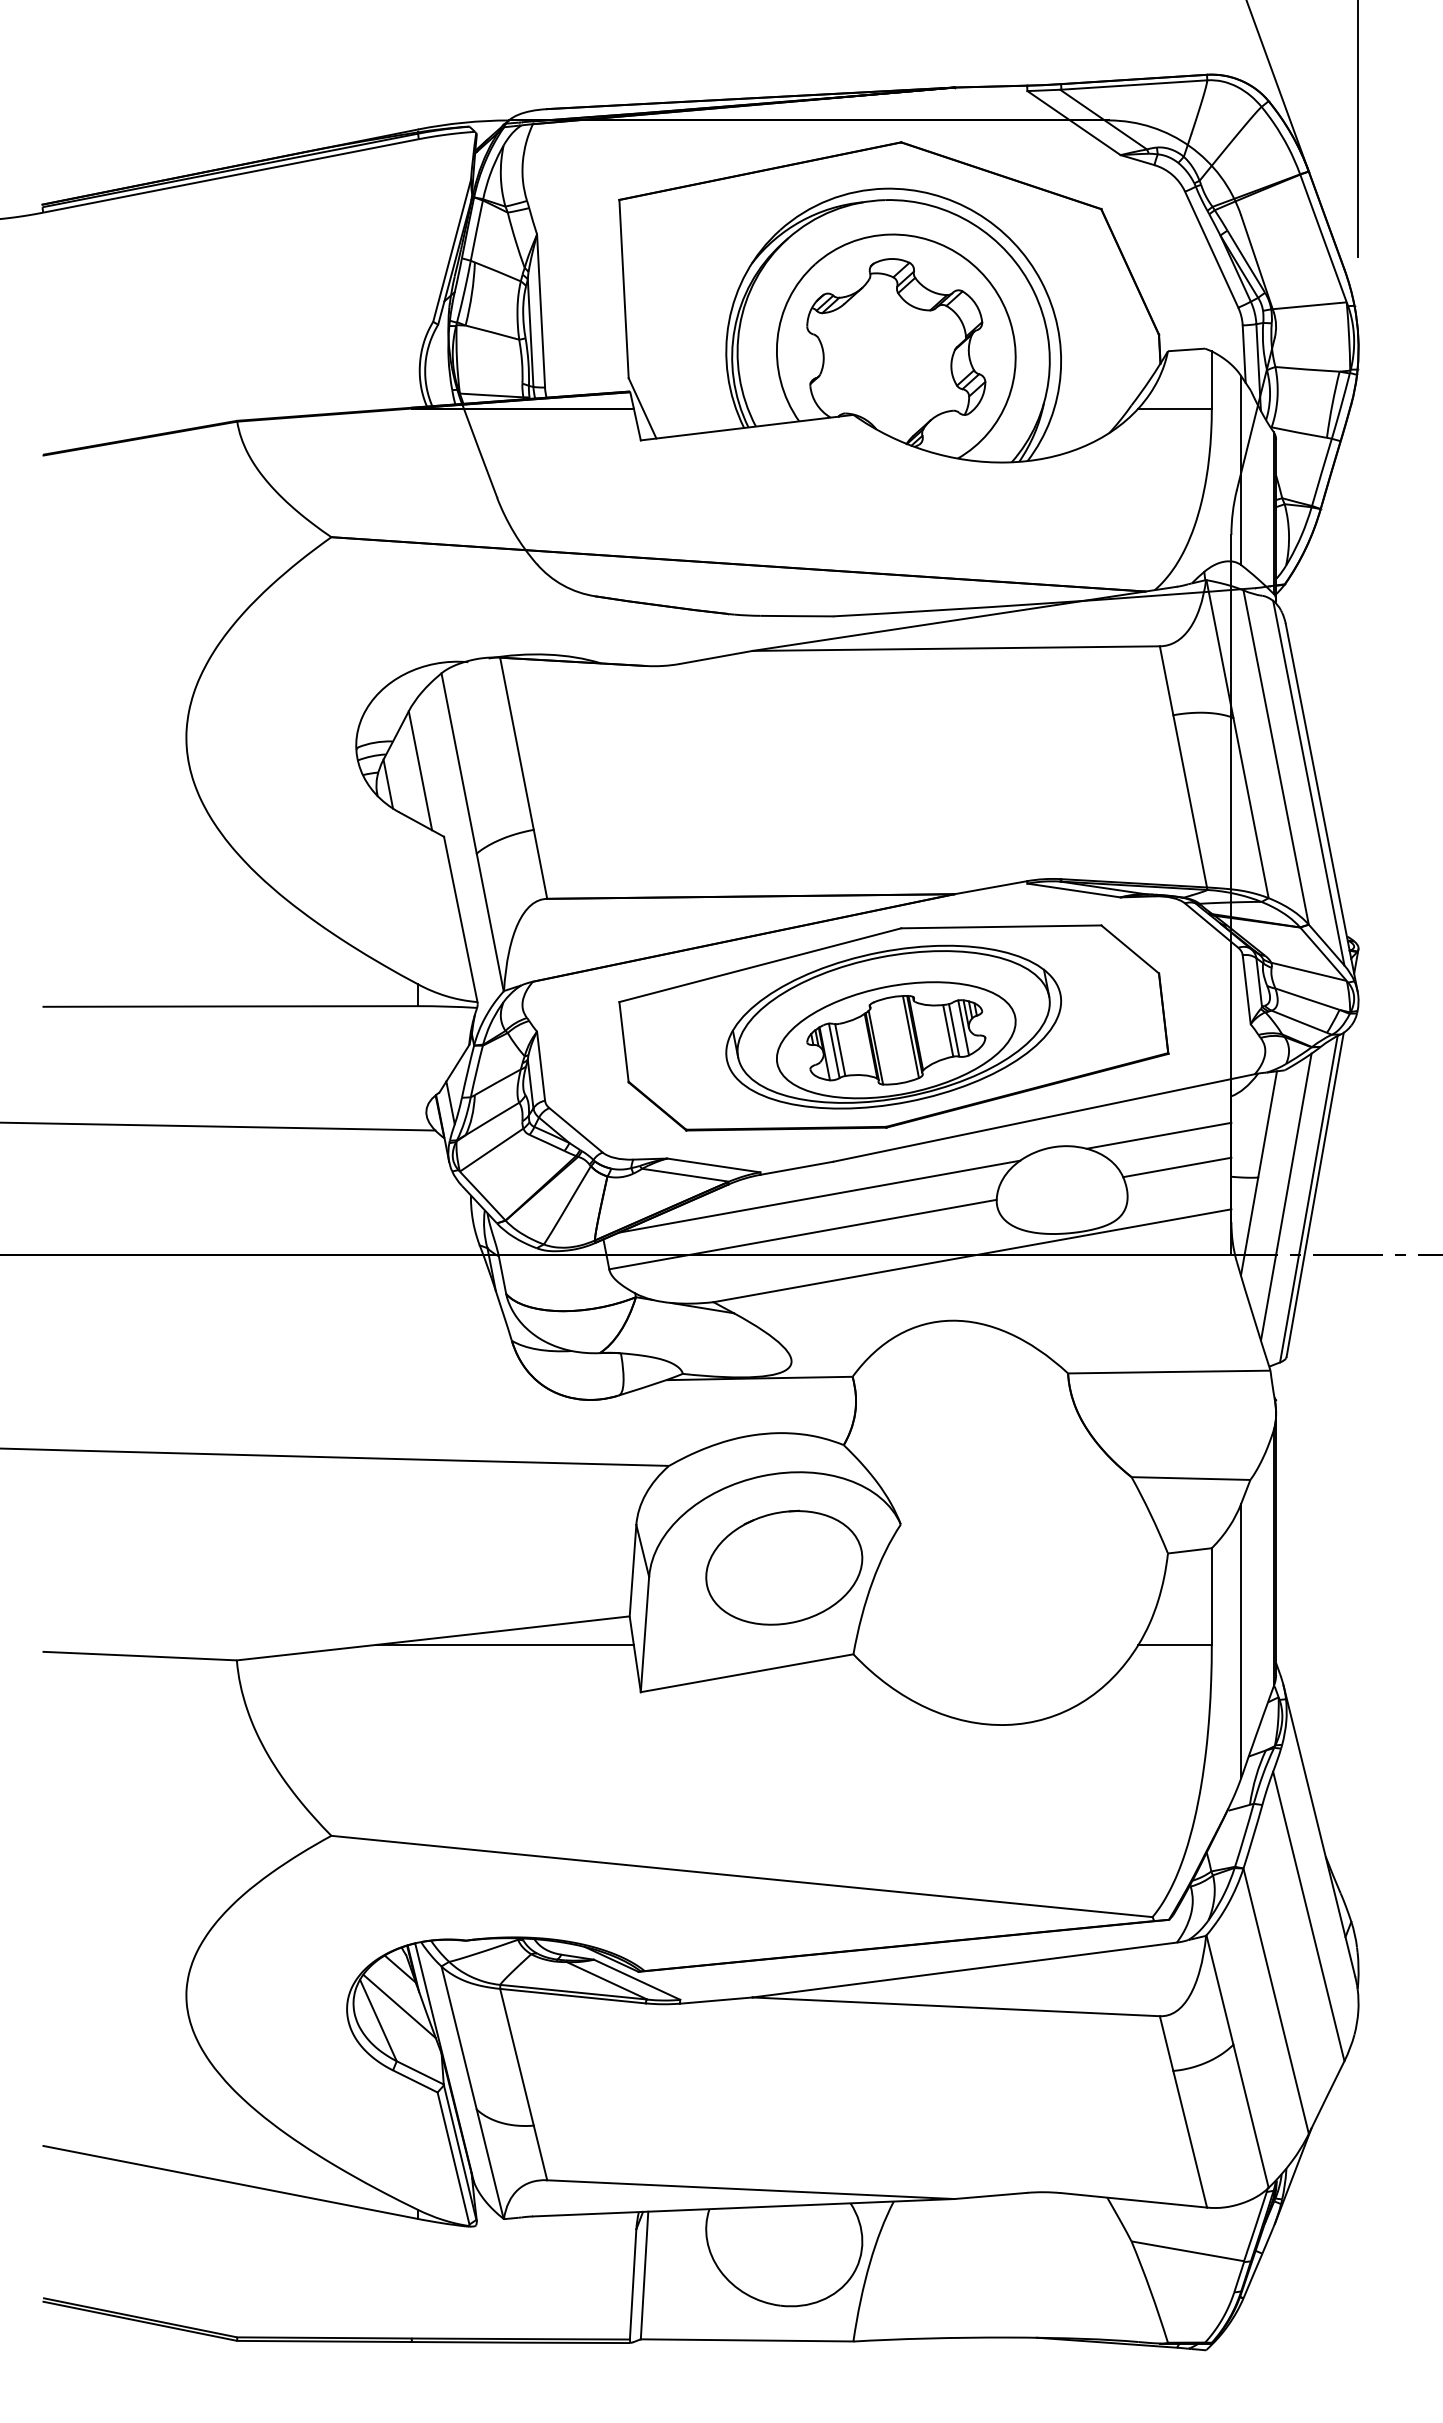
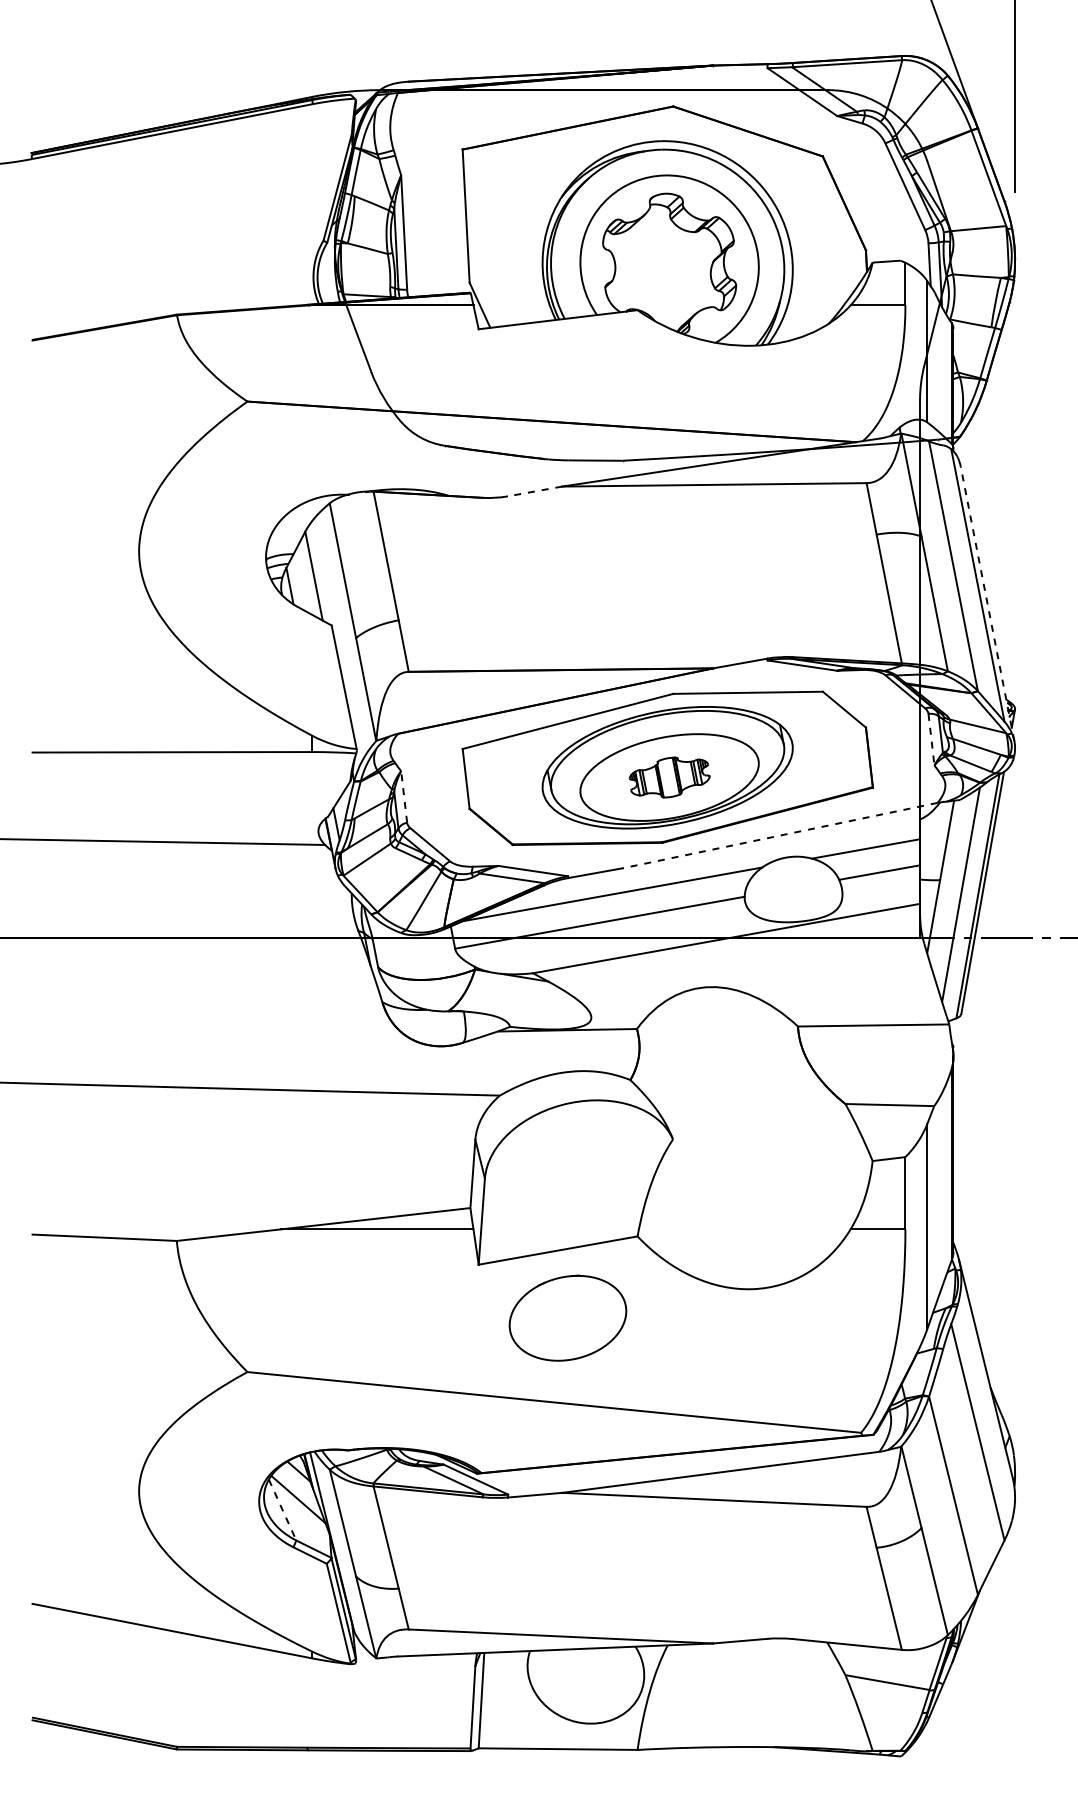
line: (716, 657) -> (535, 491), solid -> dashed
line: (1321, 807) -> (987, 603), solid -> dashed
line: (1246, 989) -> (931, 739), solid -> dashed
part: (896, 1040) -> (669, 777), size x0.6
line: (541, 1066) -> (404, 797), solid -> dashed
line: (1043, 1118) -> (779, 836), solid -> dashed
part: (784, 1567) -> (568, 1318), moved
line: (378, 2020) -> (282, 1510), solid -> dashed

